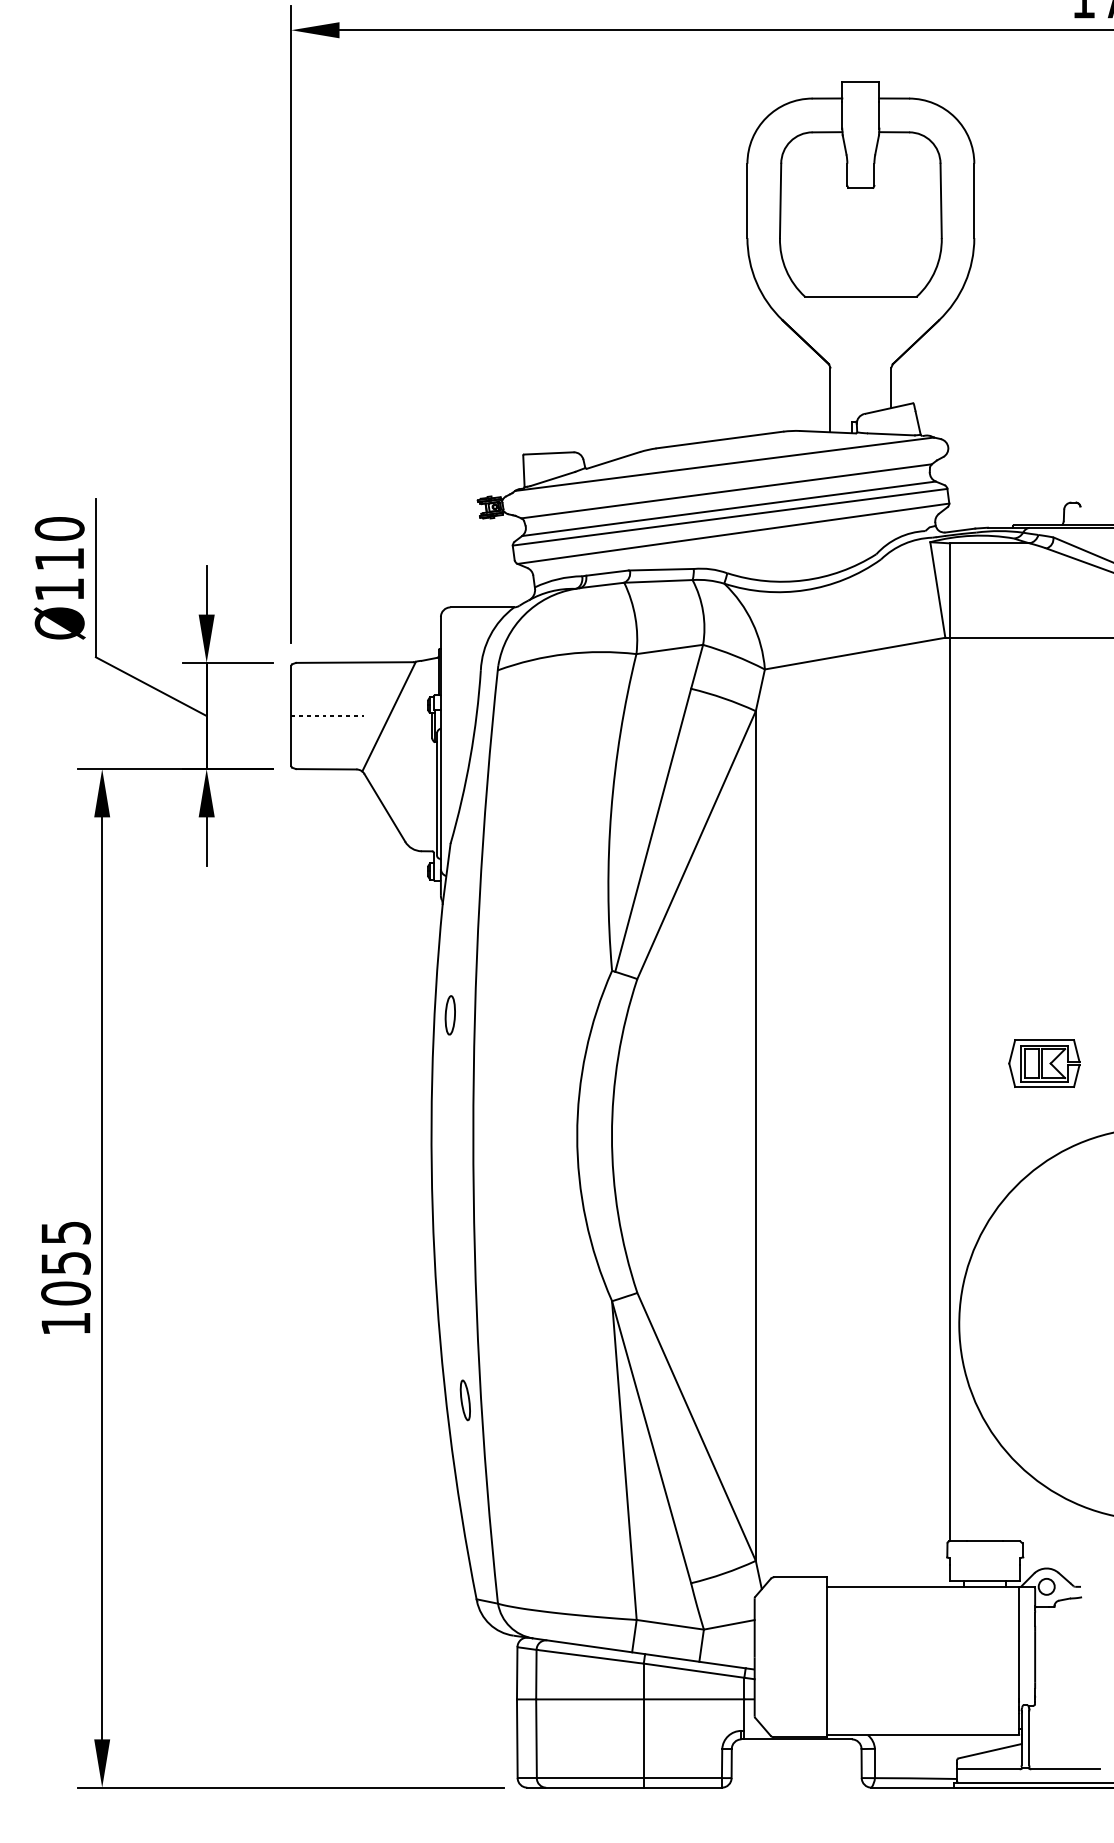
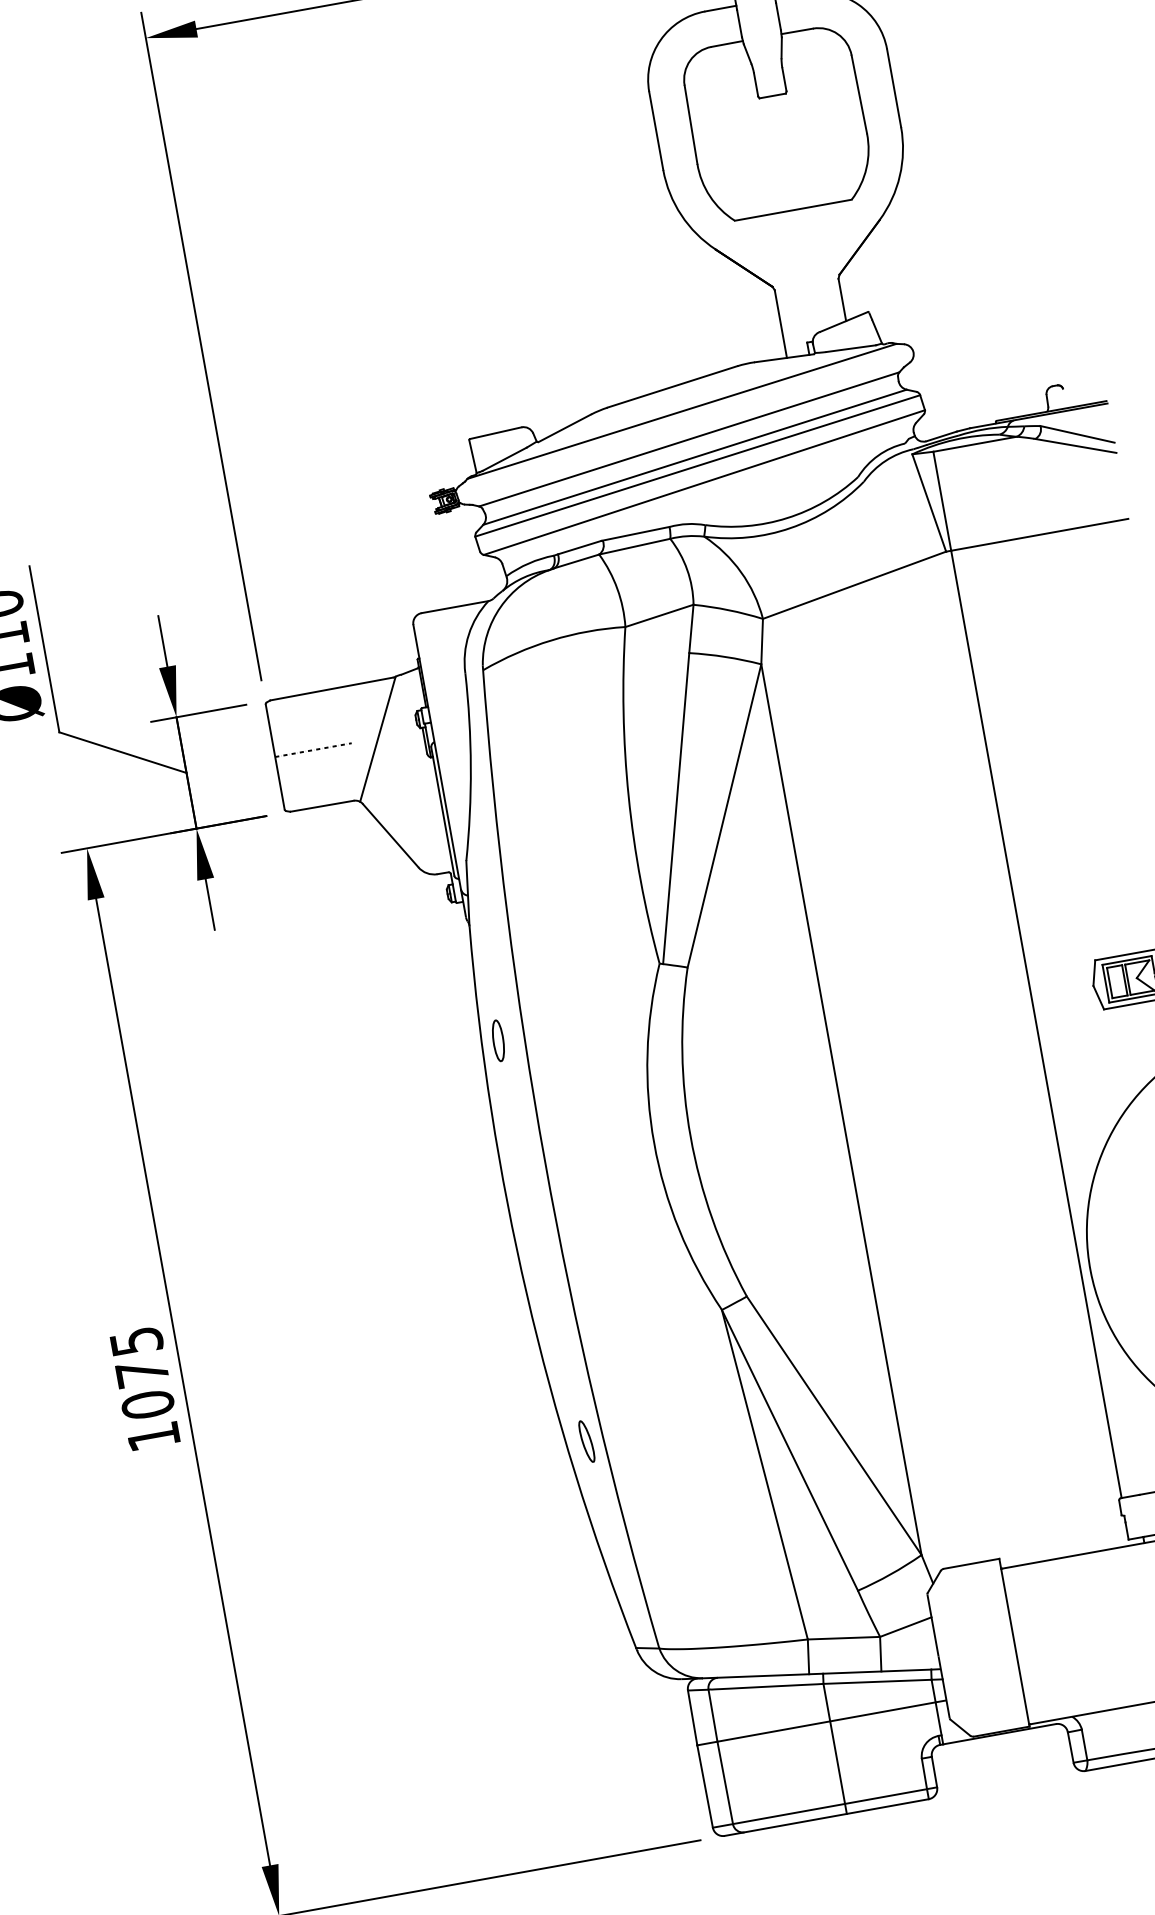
text: (65, 1263) -> (141, 1373), 1055 -> 1075

